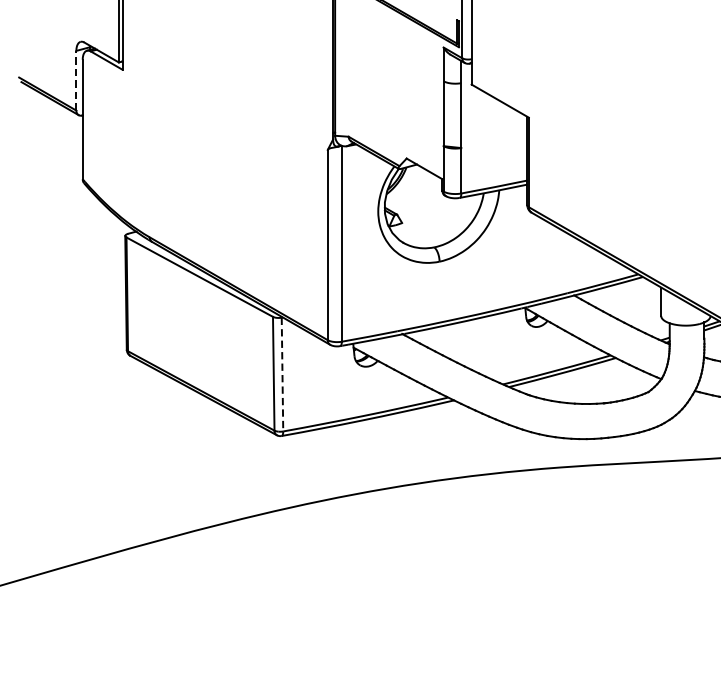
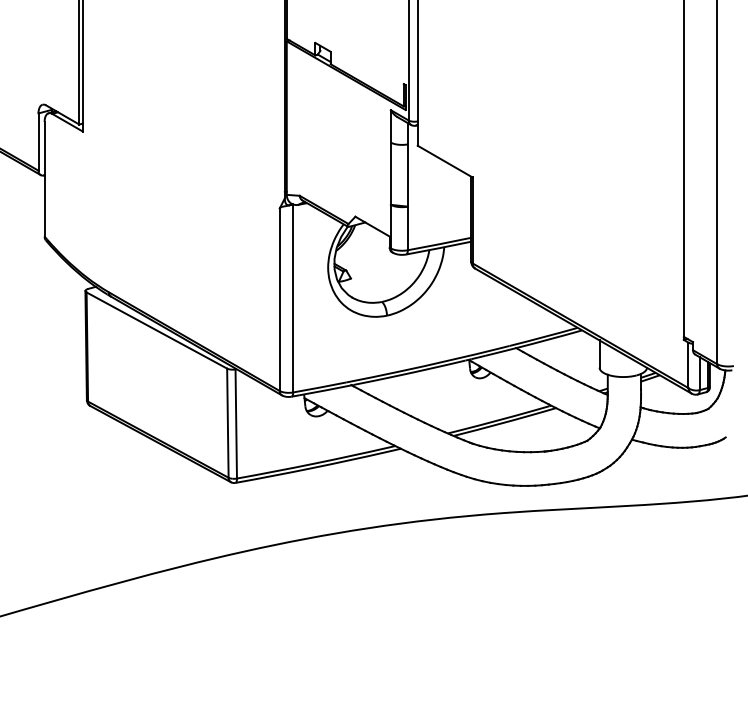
line: (76, 81) -> (38, 142), dashed -> solid
line: (282, 374) -> (236, 423), dashed -> solid

